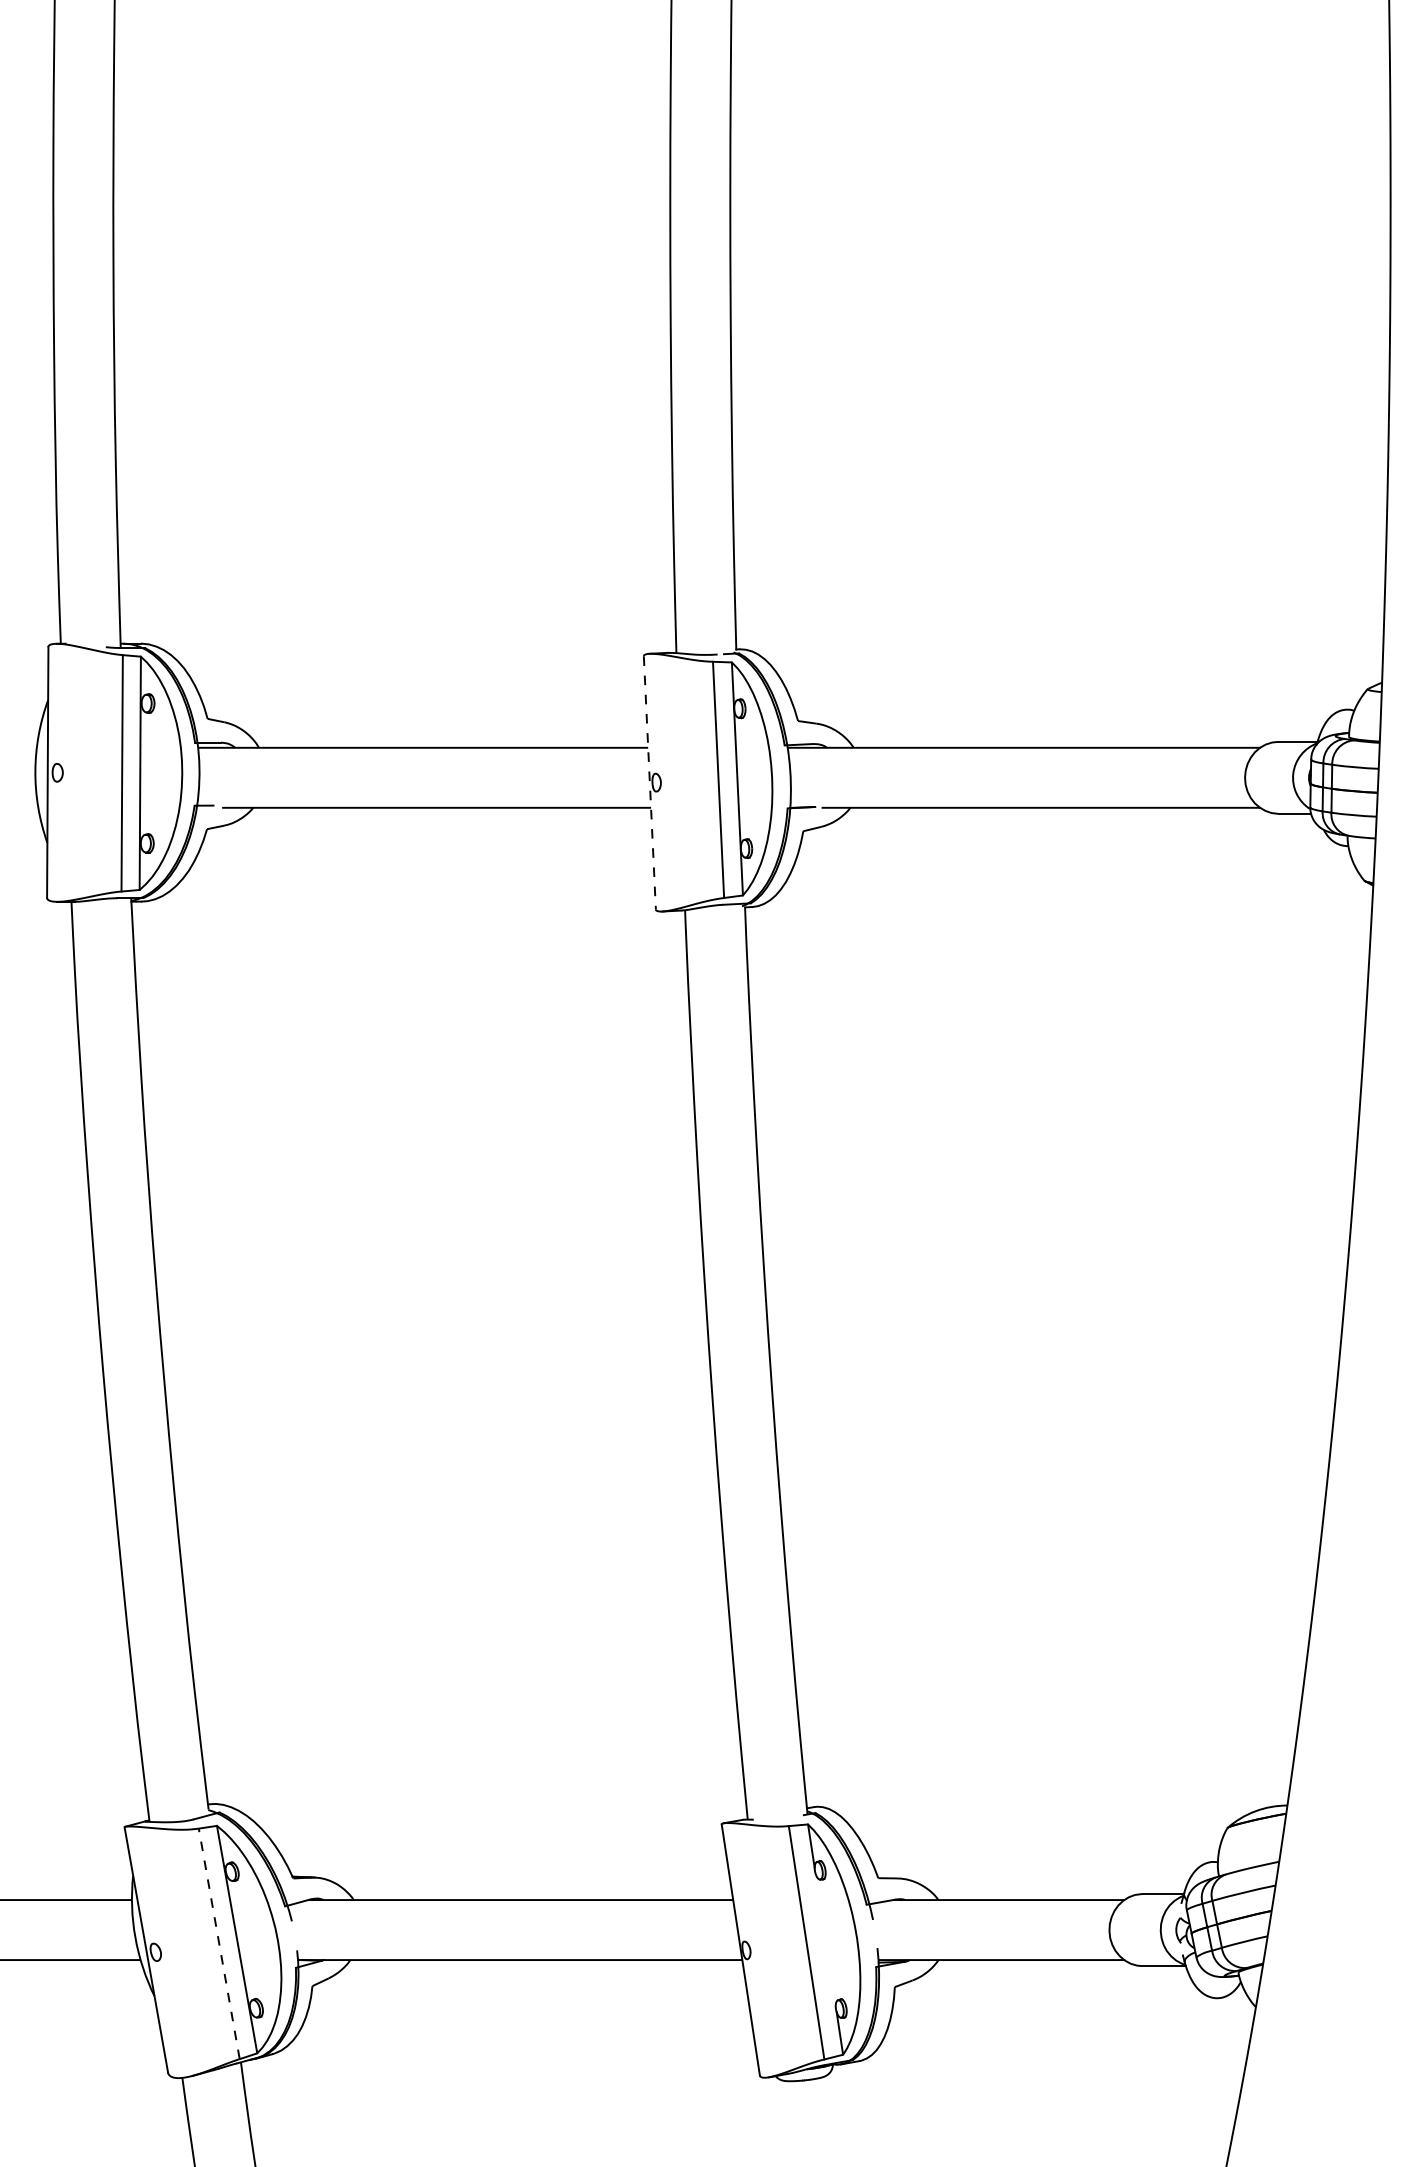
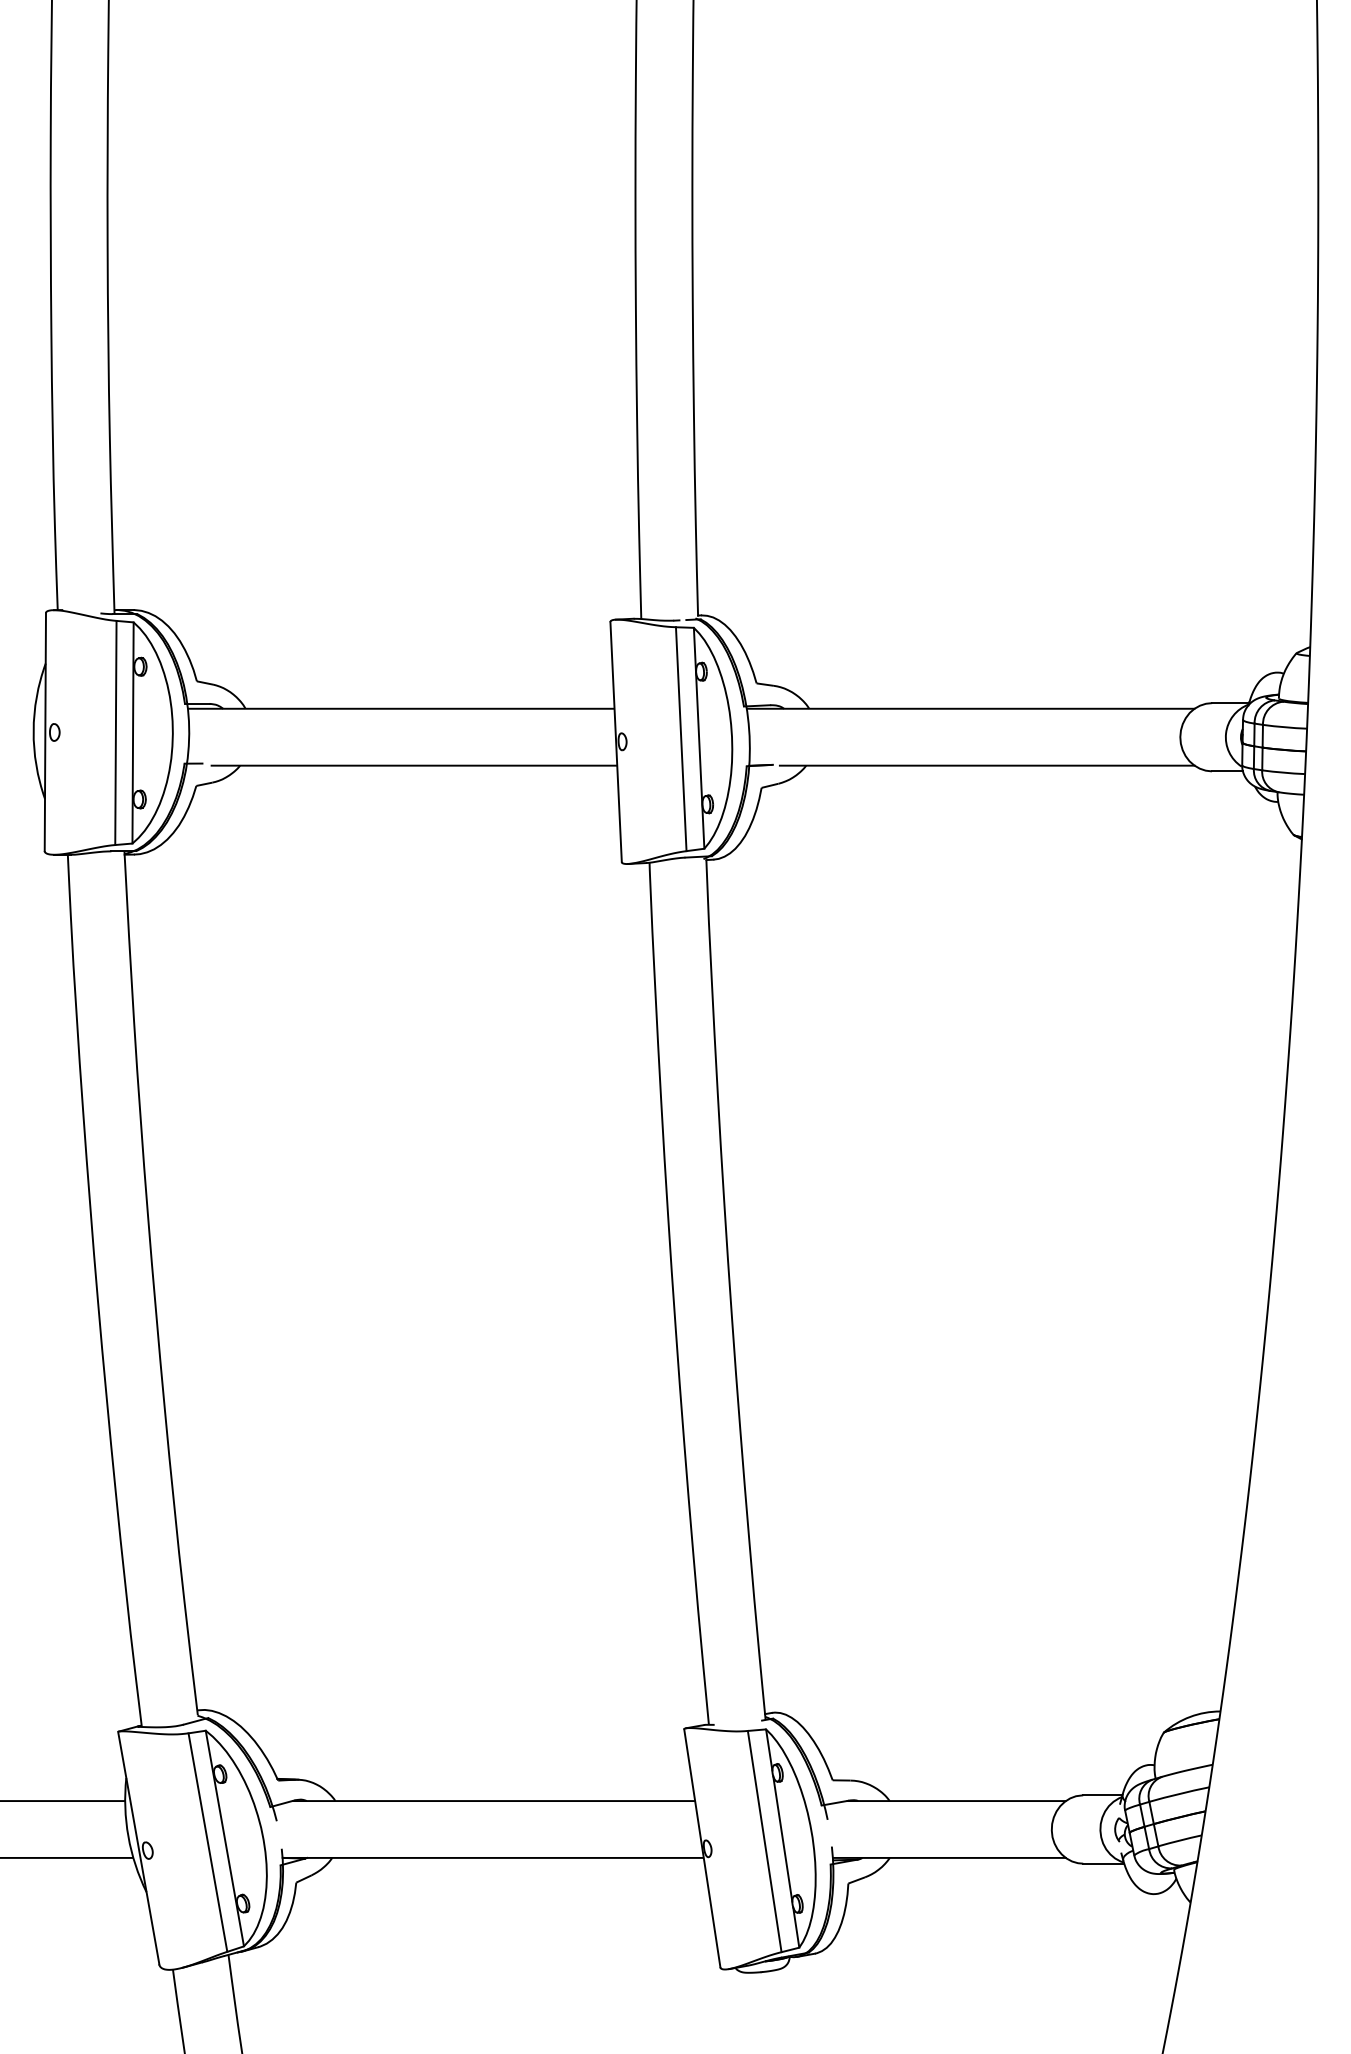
line: (650, 783) -> (616, 742), dashed -> solid
line: (825, 1939) -> (782, 1838), added
line: (218, 1943) -> (207, 1842), dashed -> solid

